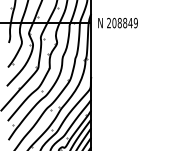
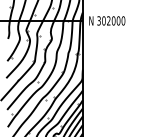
text: (122, 22) -> (111, 20), 208849 -> 302000

